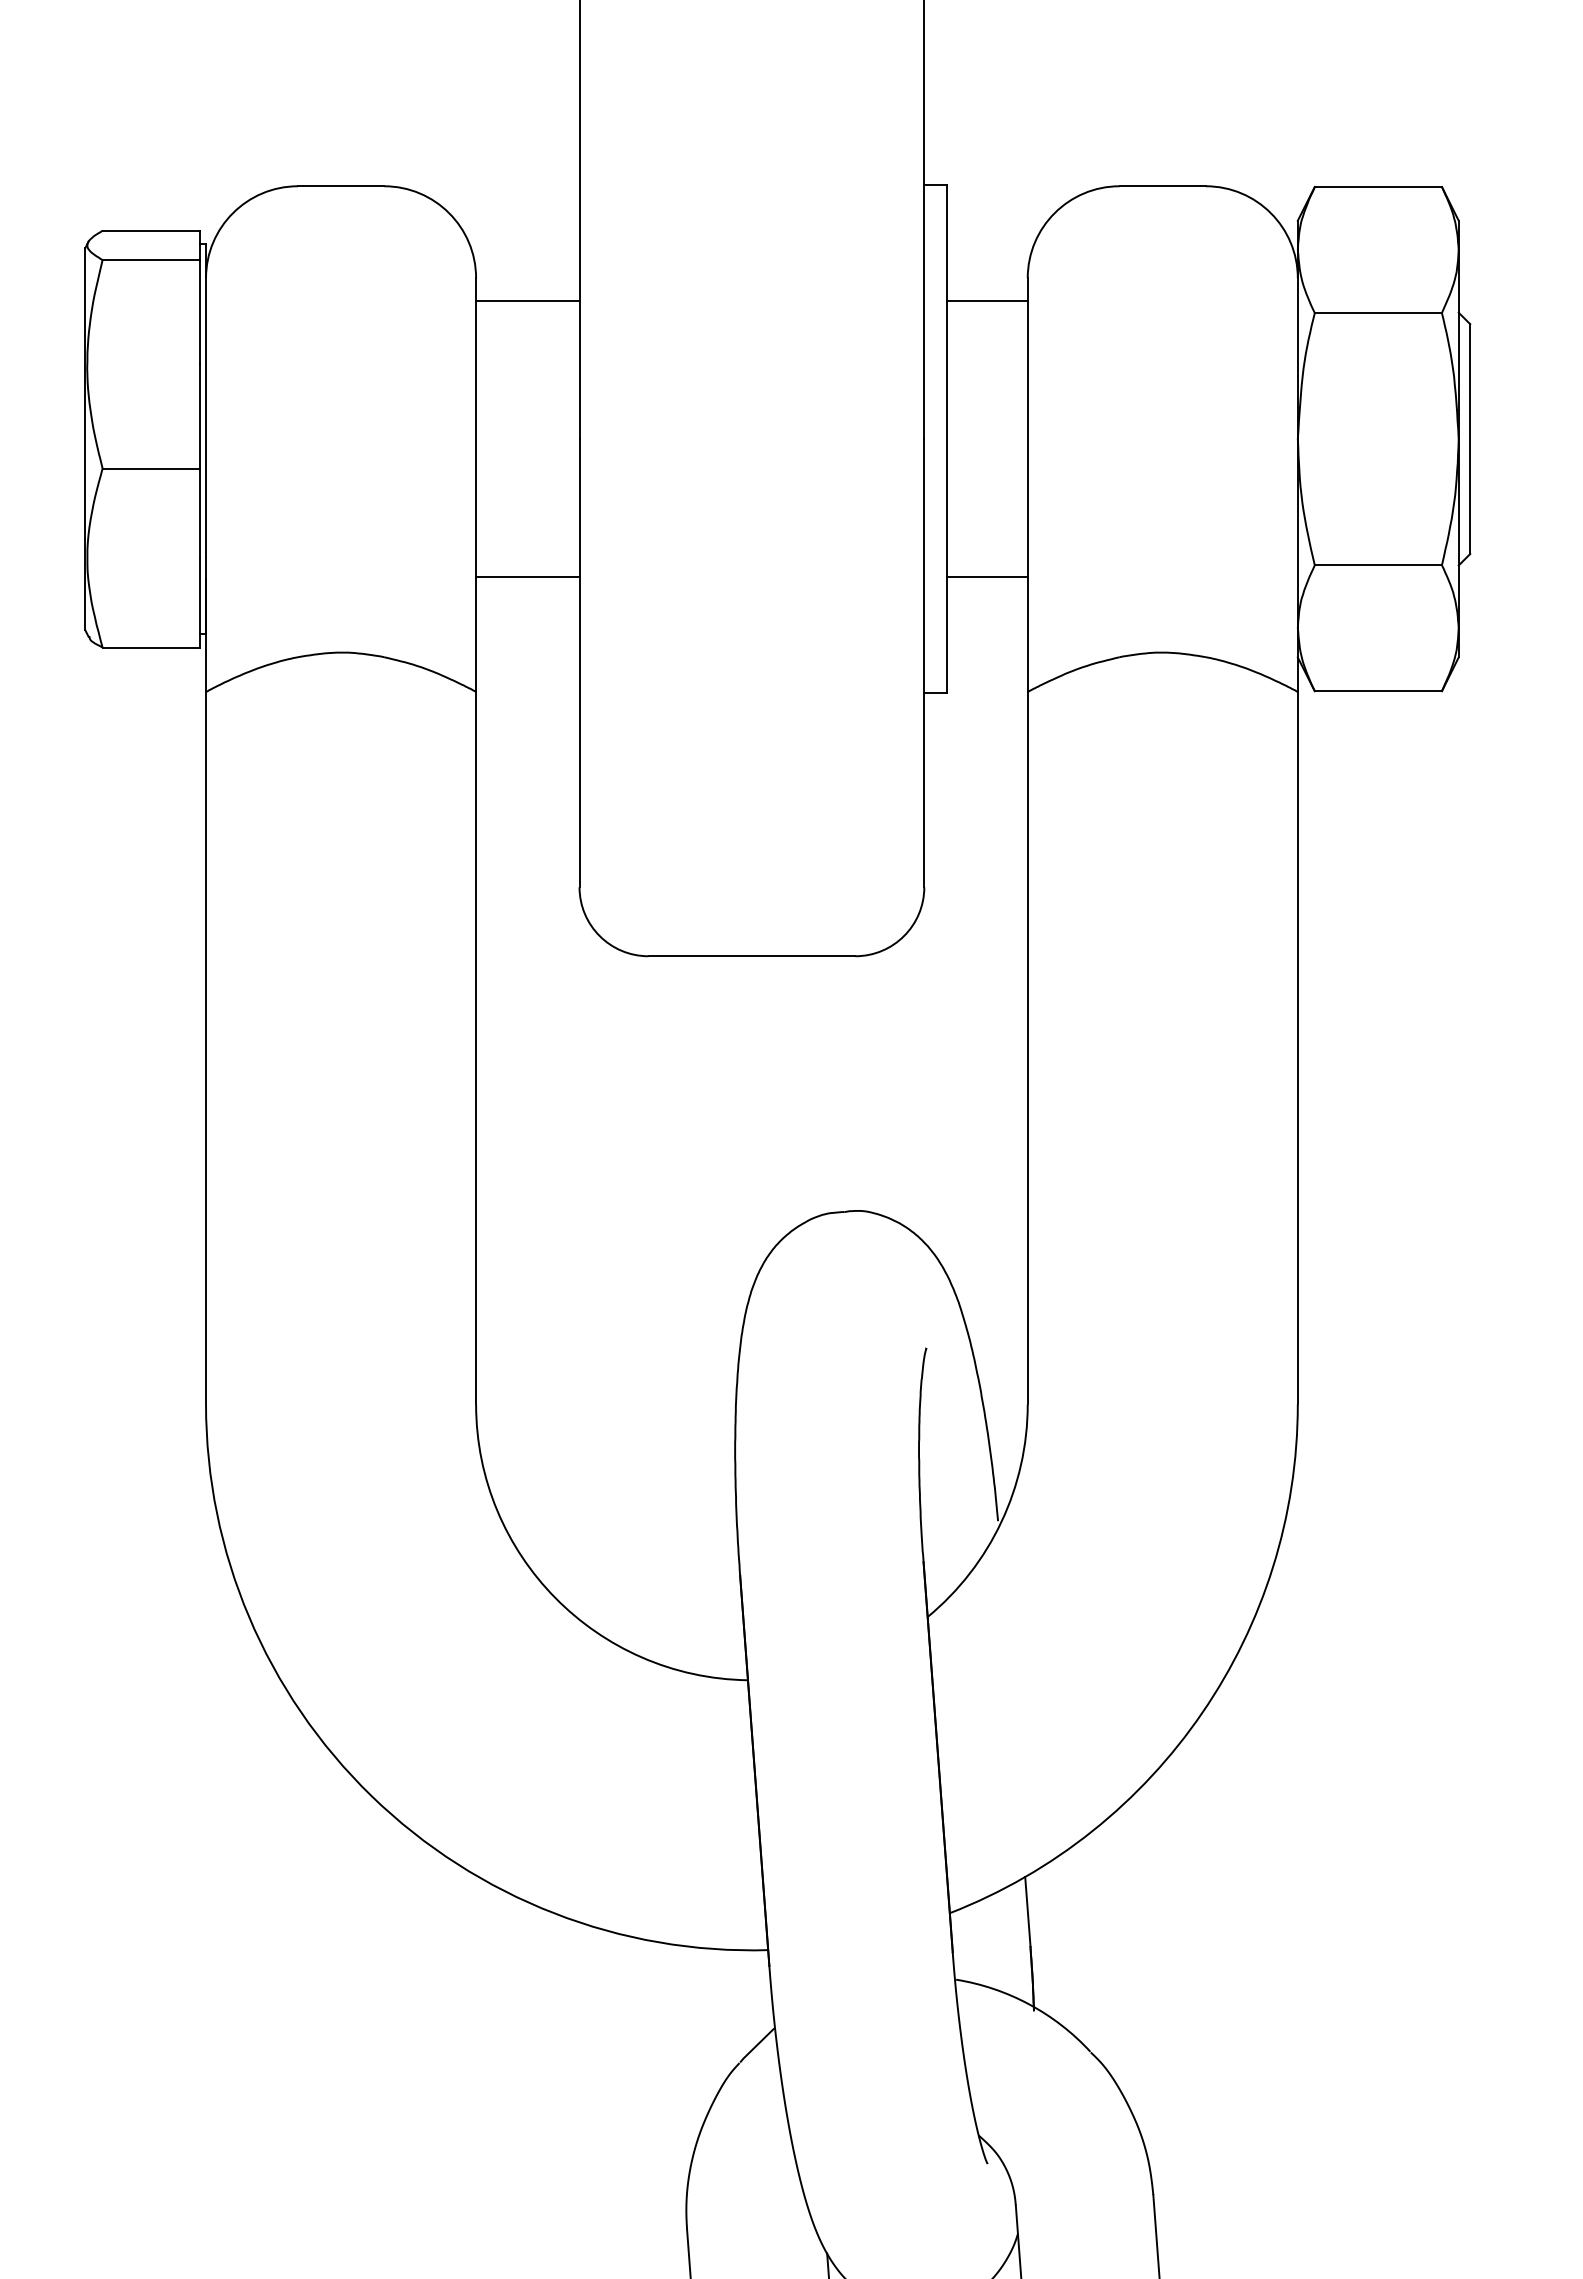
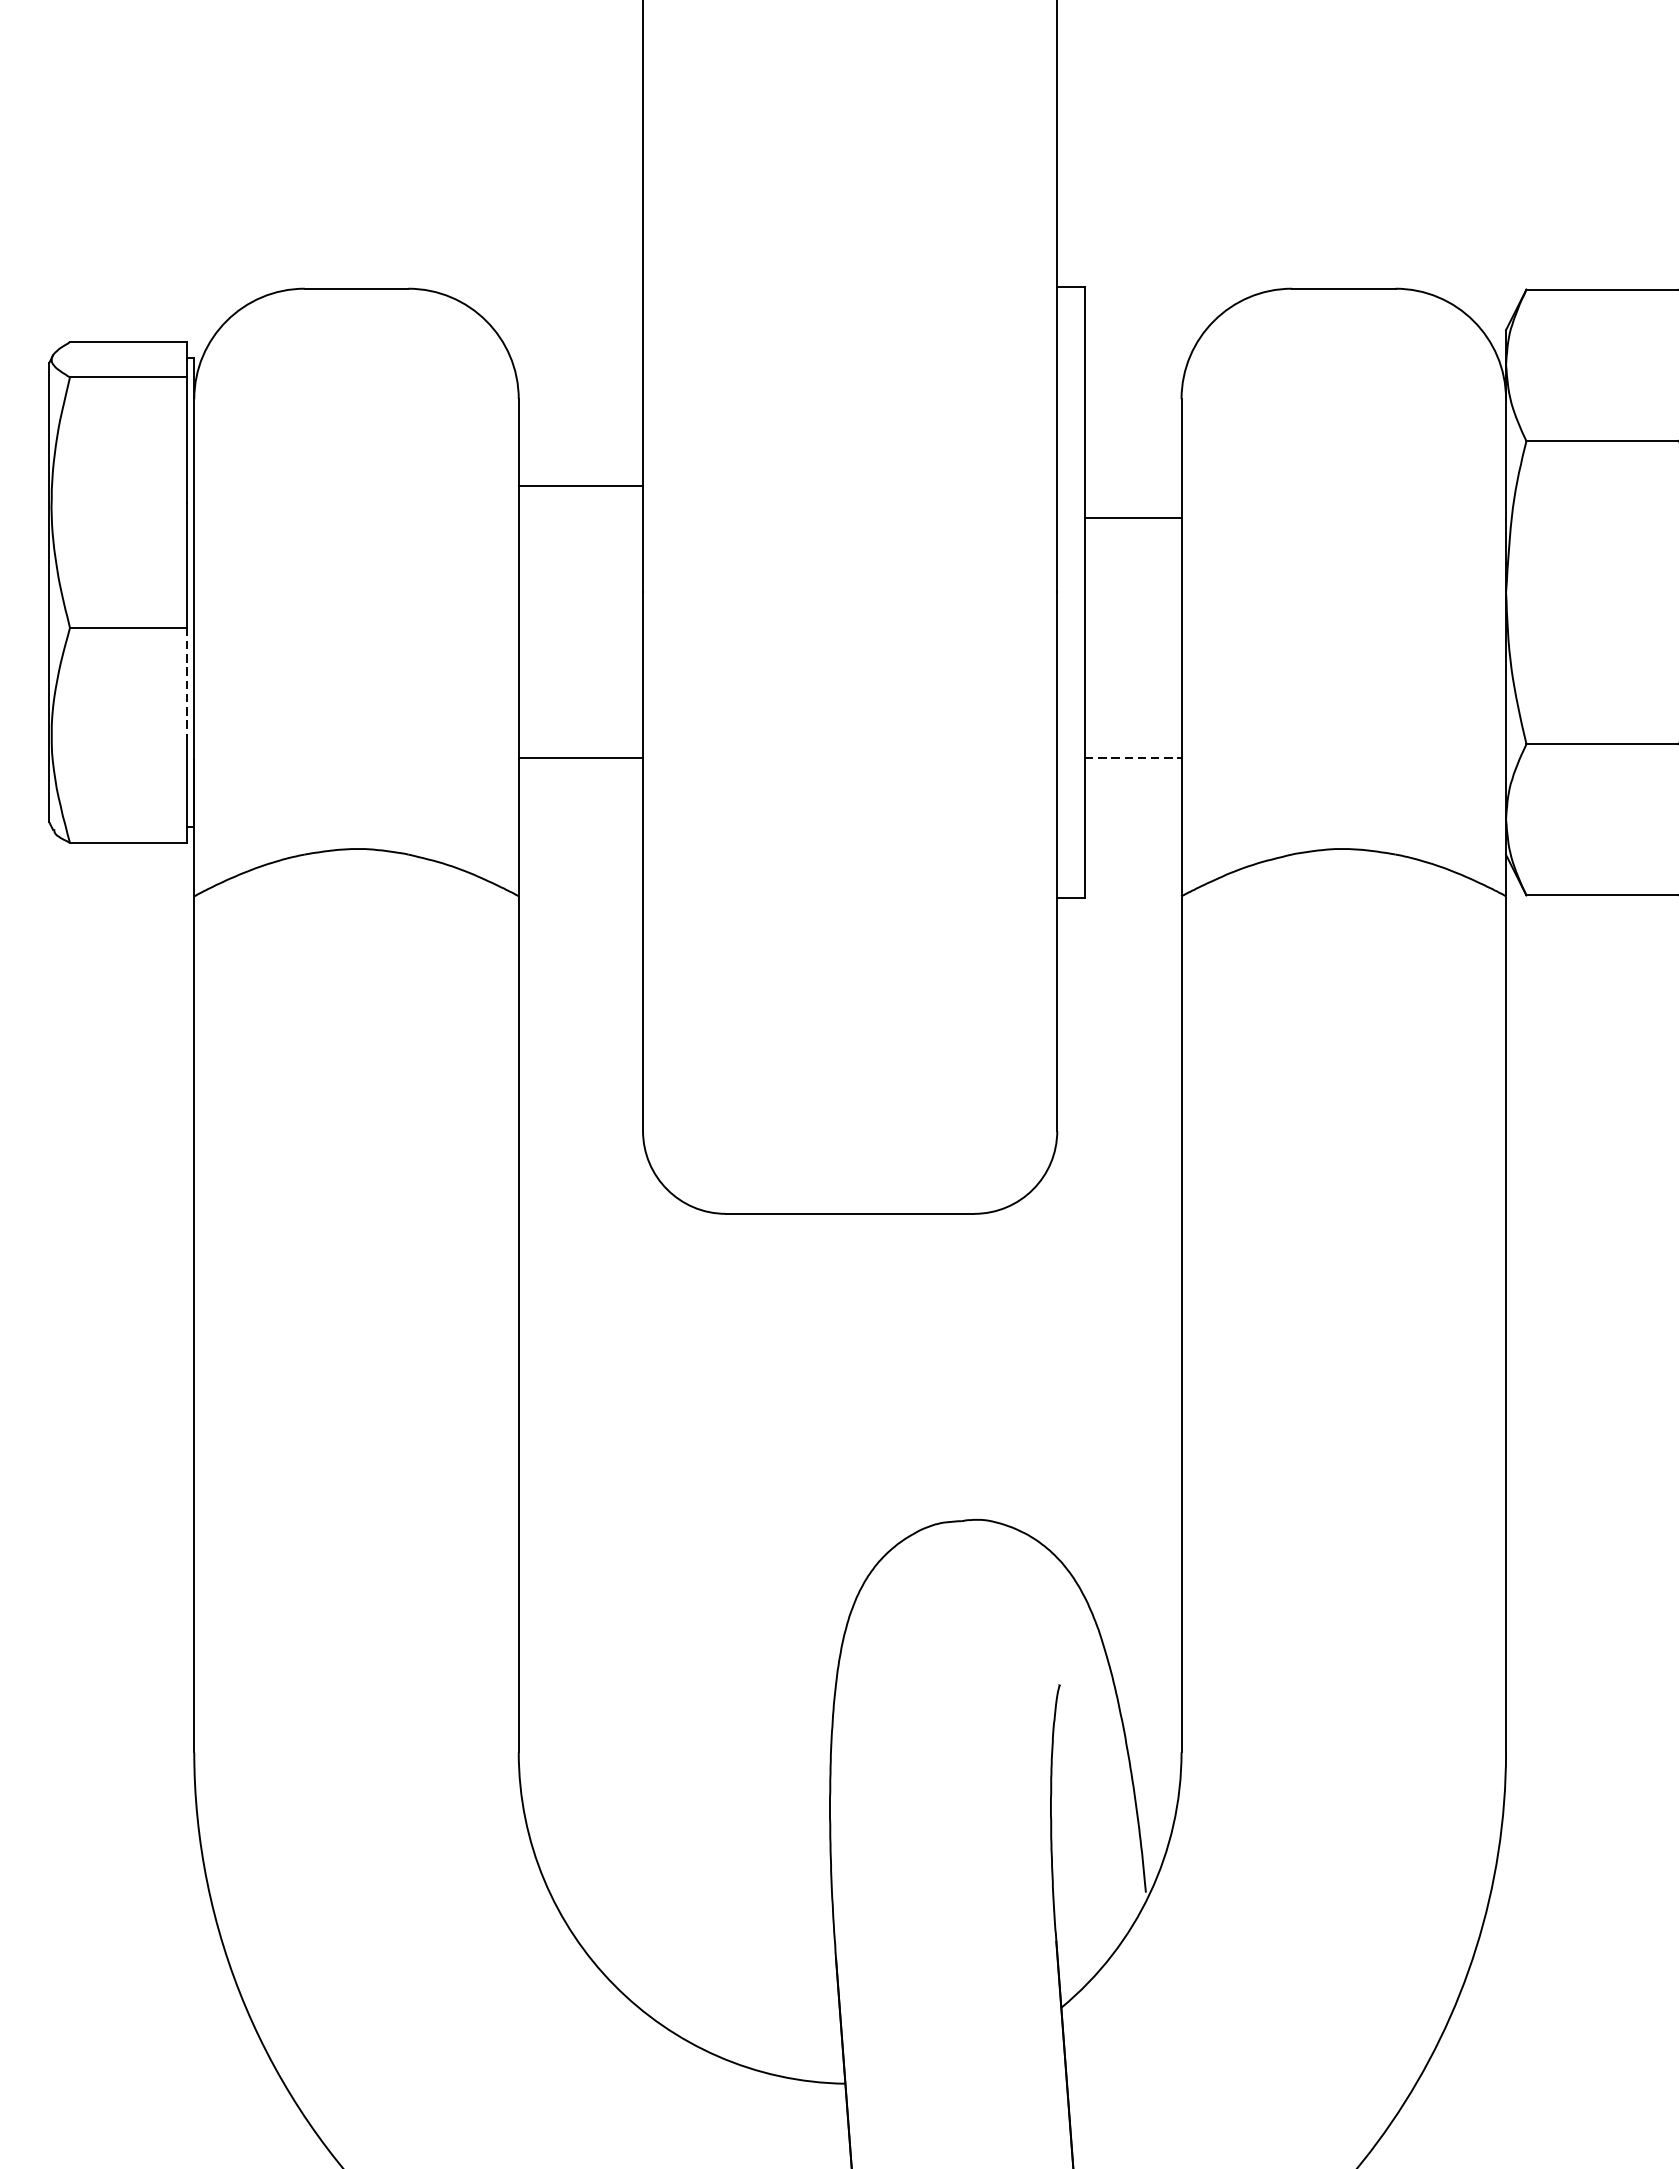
line: (527, 301) -> (580, 486), moved
line: (987, 301) -> (1133, 518), moved
line: (200, 513) -> (187, 681), solid -> dashed
line: (988, 577) -> (1134, 758), solid -> dashed

